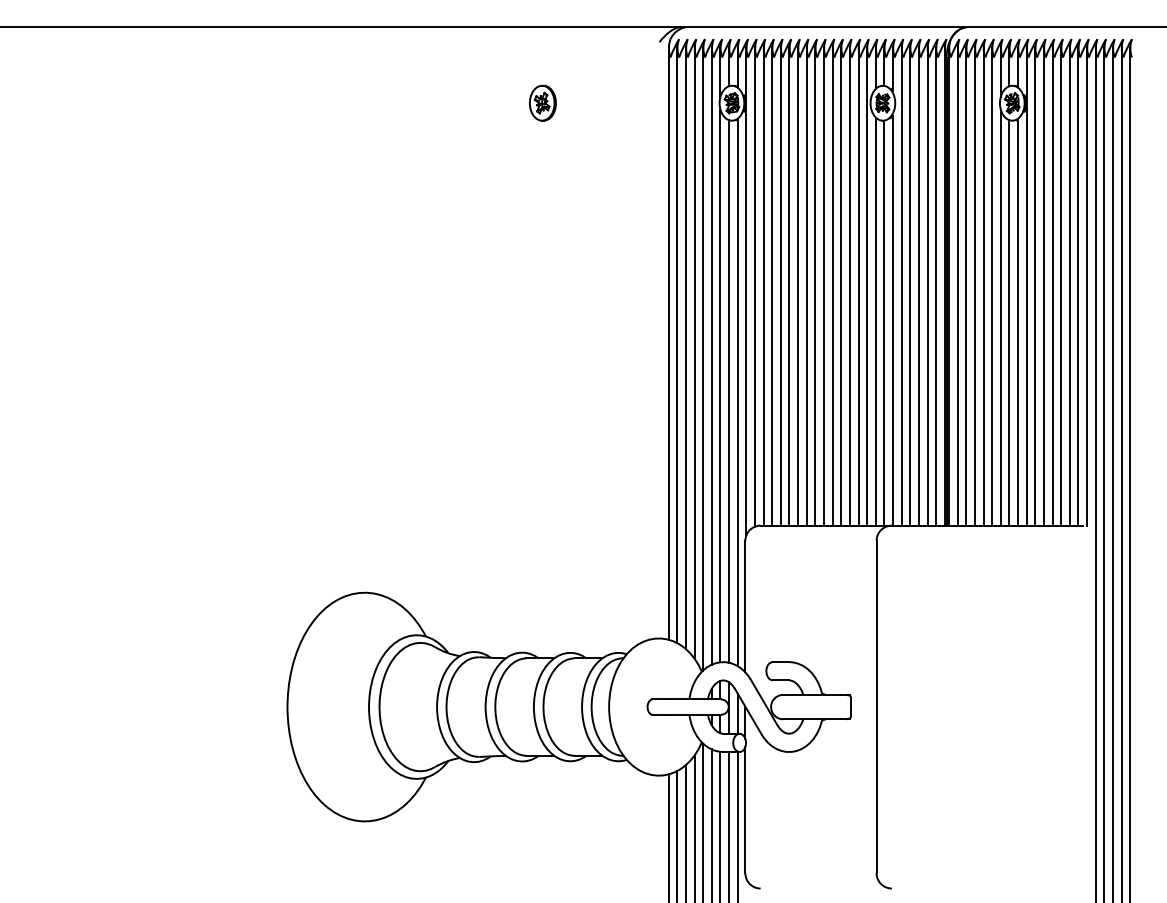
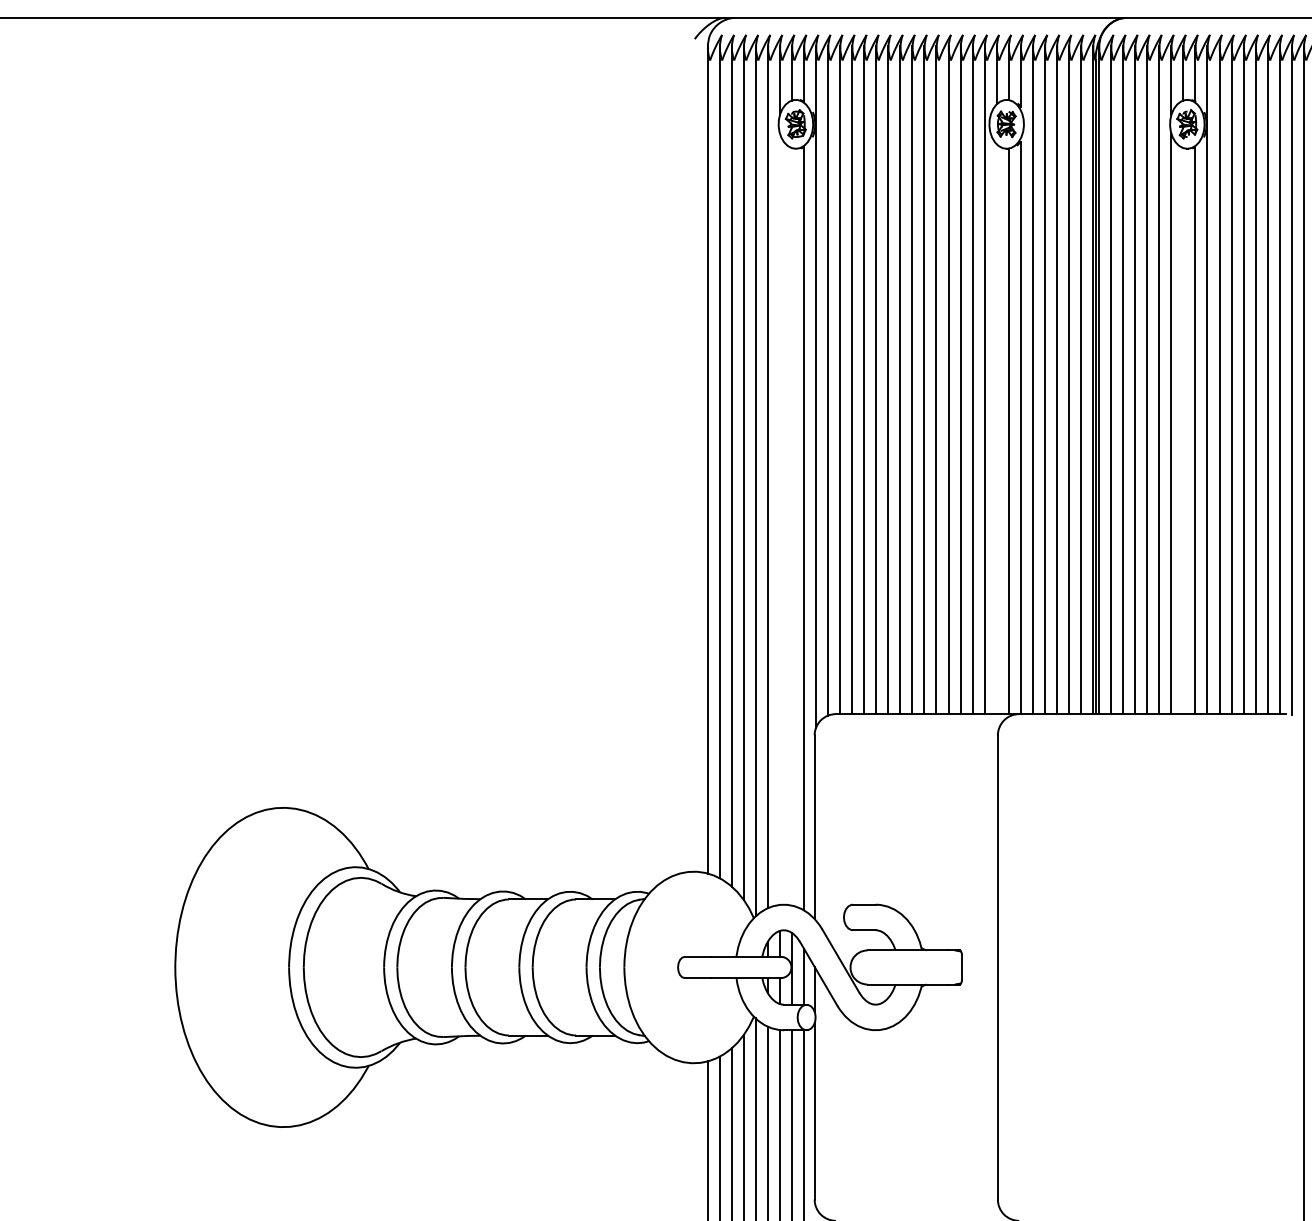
part: (542, 102) -> (531, 123), removed
line: (875, 321) -> (996, 429), removed
line: (1009, 322) -> (1183, 430), removed
line: (720, 385) -> (779, 518), removed
line: (729, 391) -> (792, 526), removed

